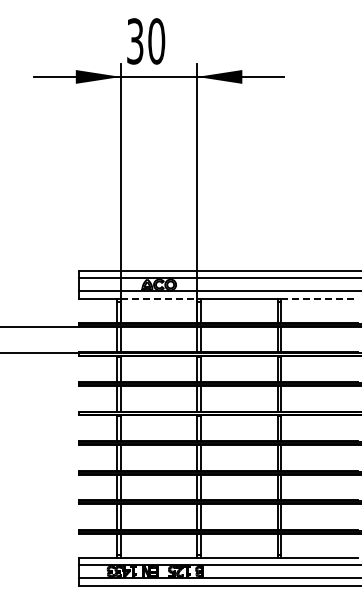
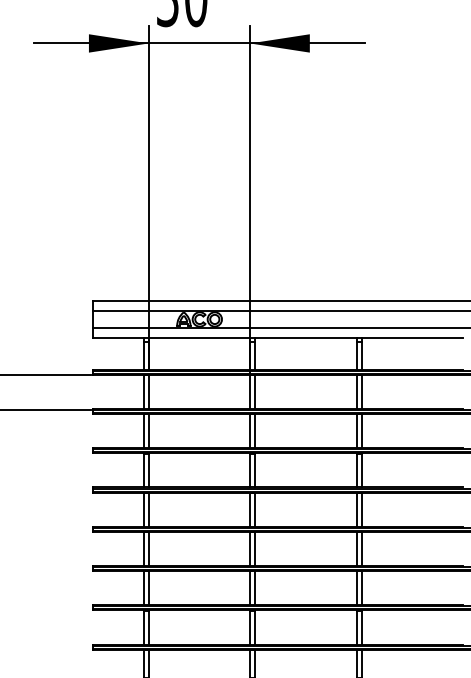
line: (159, 299) -> (199, 338), dashed -> solid
line: (320, 299) -> (413, 338), dashed -> solid

